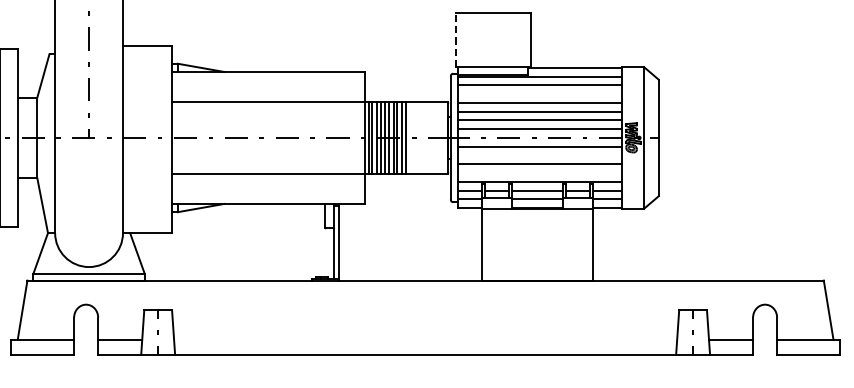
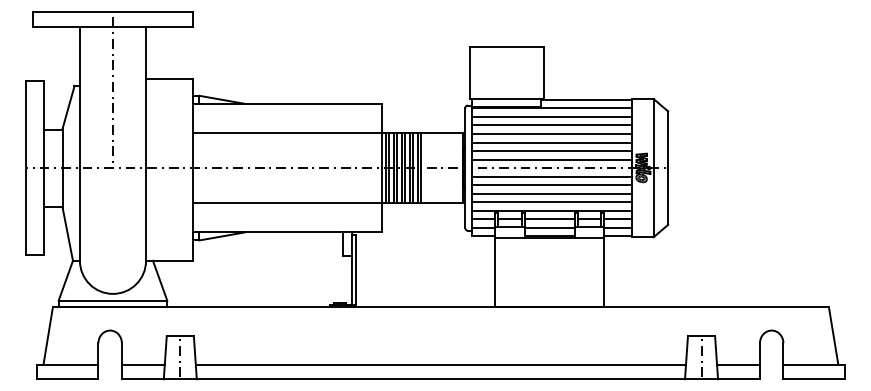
line: (455, 39) -> (470, 72), dashed -> solid
line: (540, 94) -> (552, 125), added
line: (540, 155) -> (552, 185), added
line: (540, 173) -> (552, 202), added
line: (425, 339) -> (440, 364), added

